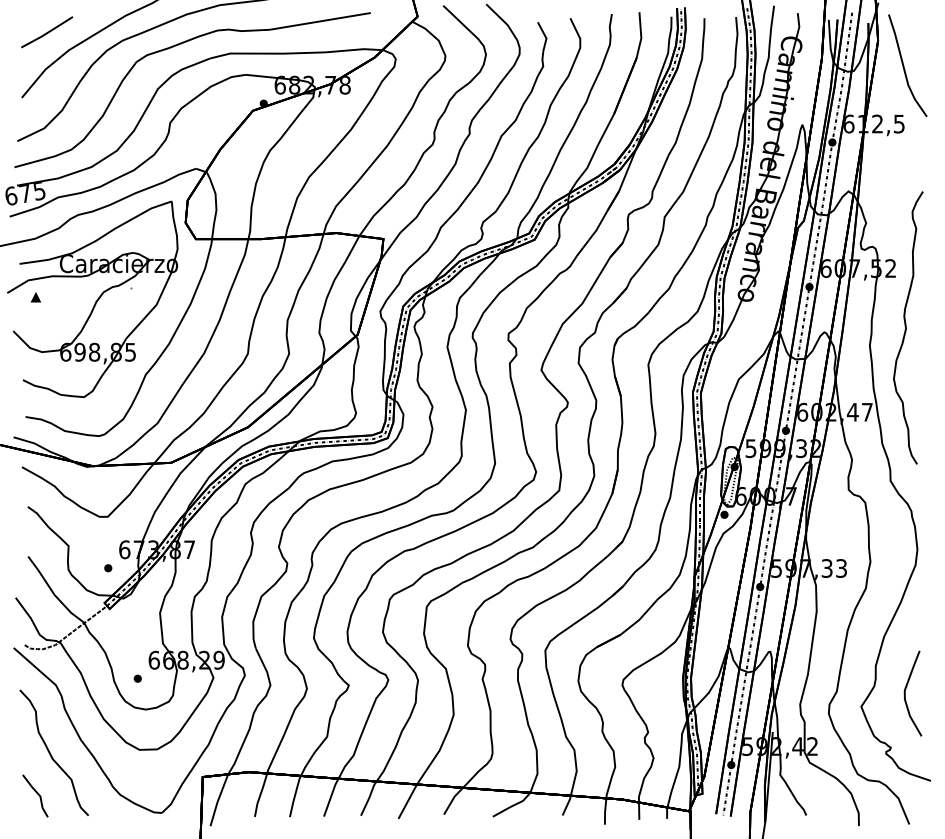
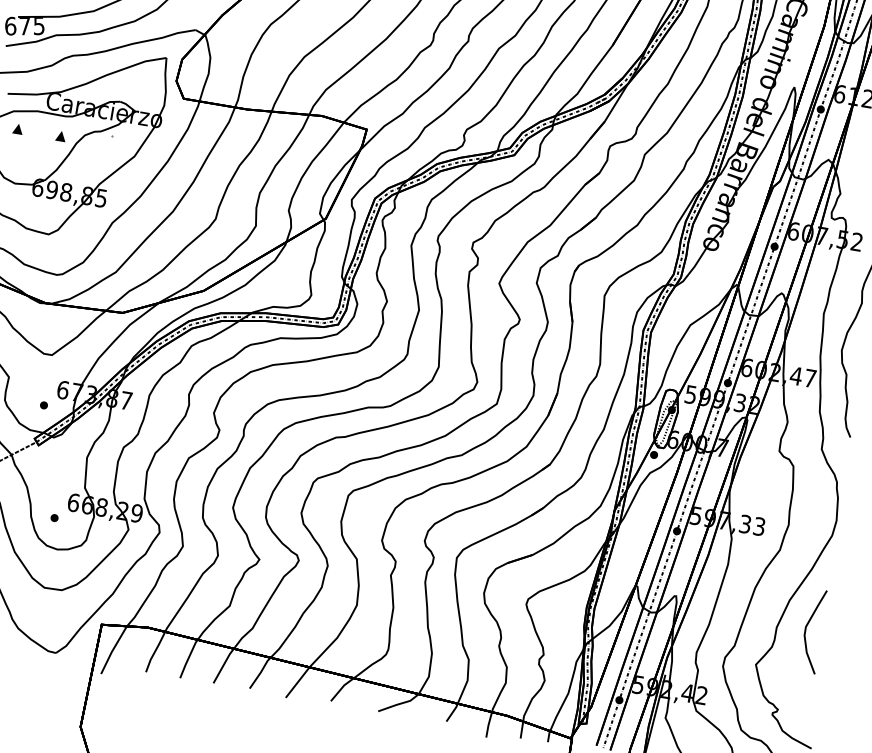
part: (79, 297) -> (60, 136), added
curve: (905, 693) -> (806, 629), moved

